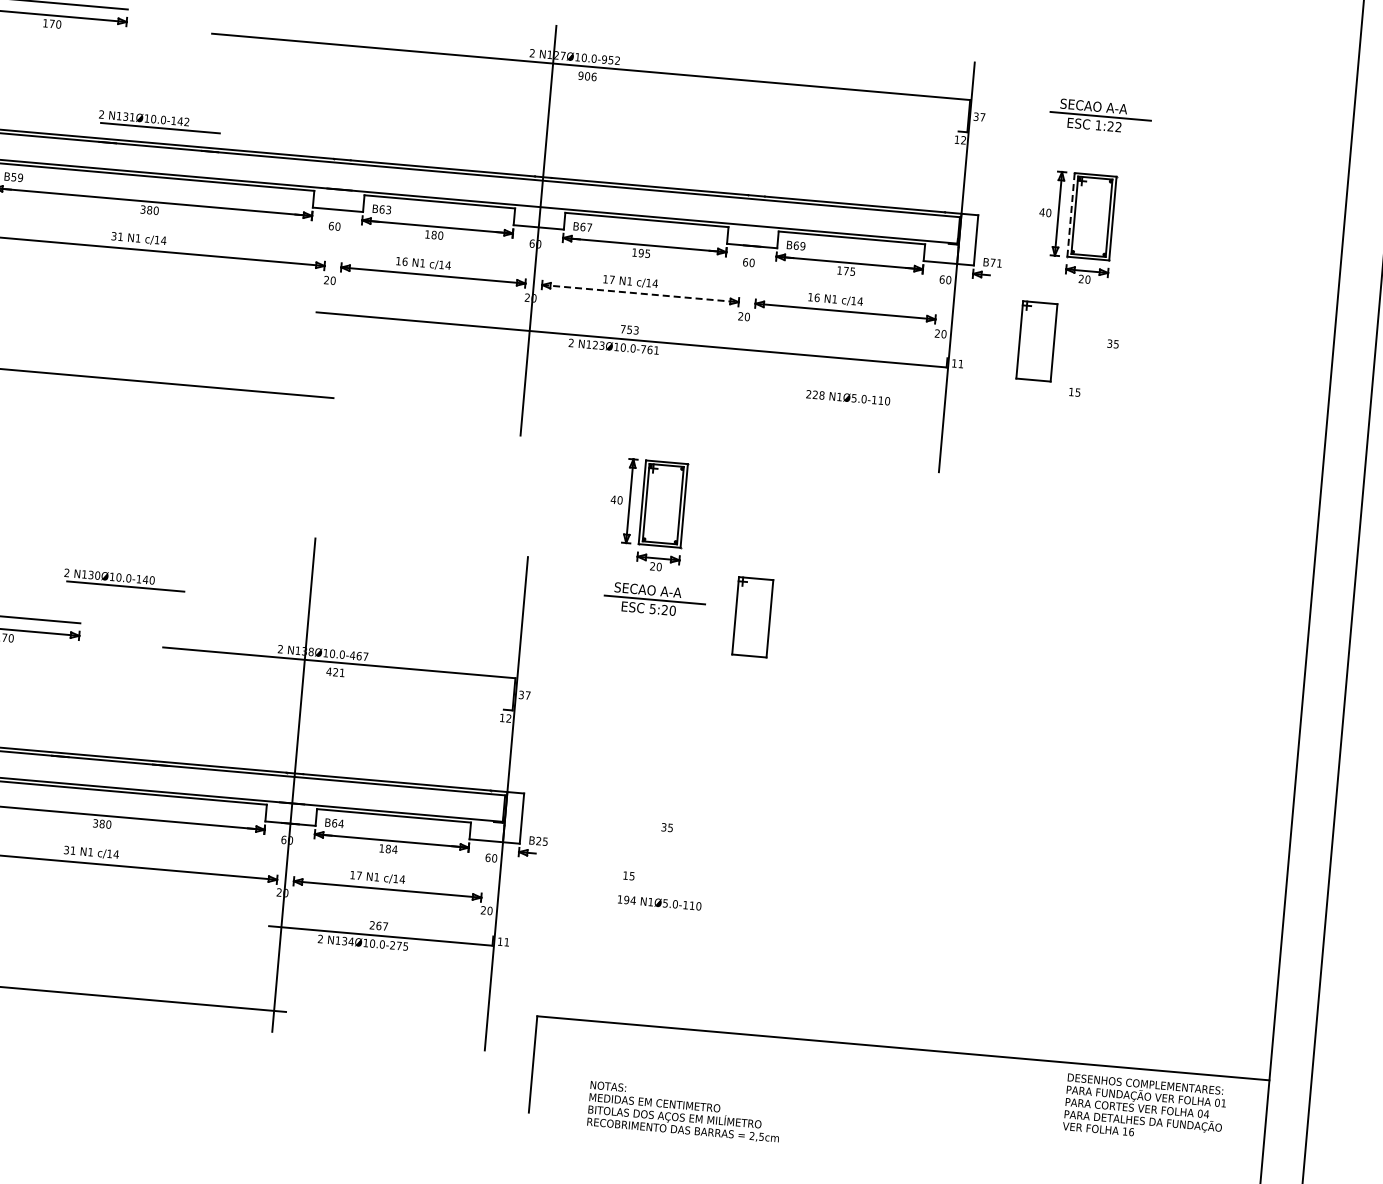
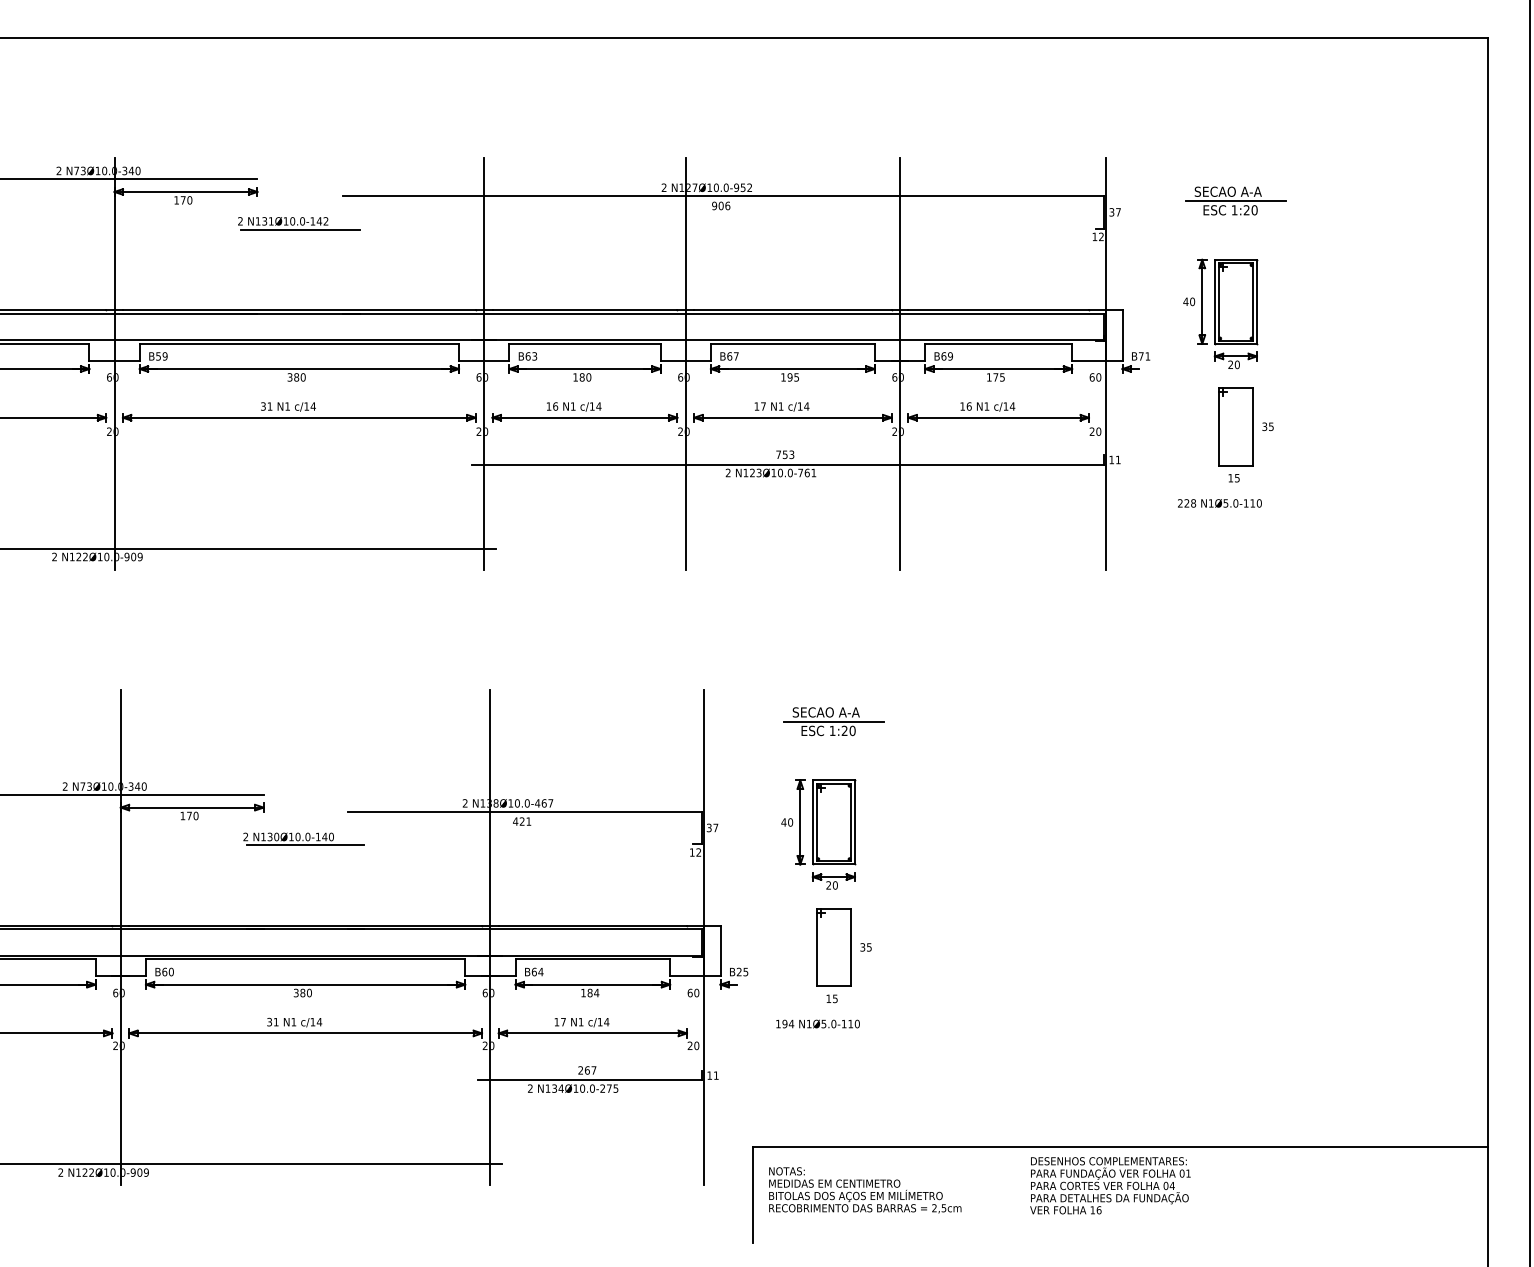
part: (160, 121) -> (299, 223), moved
text: (1118, 127) -> (1254, 210), 1:22 -> 1:20
line: (338, 212) -> (484, 363), added
line: (1070, 214) -> (1214, 301), dashed -> solid
line: (751, 248) -> (899, 363), added
line: (640, 293) -> (792, 417), dashed -> solid
part: (1036, 341) -> (1235, 426), moved
text: (847, 397) -> (1219, 503), moved
part: (646, 514) -> (818, 834), moved
part: (124, 579) -> (303, 838), moved
text: (652, 608) -> (832, 730), 5:20 -> 1:20
part: (752, 617) -> (833, 947), moved
text: (659, 902) -> (817, 1023), moved
text: (1145, 1108) -> (1110, 1185), moved
text: (684, 1112) -> (865, 1190), moved

